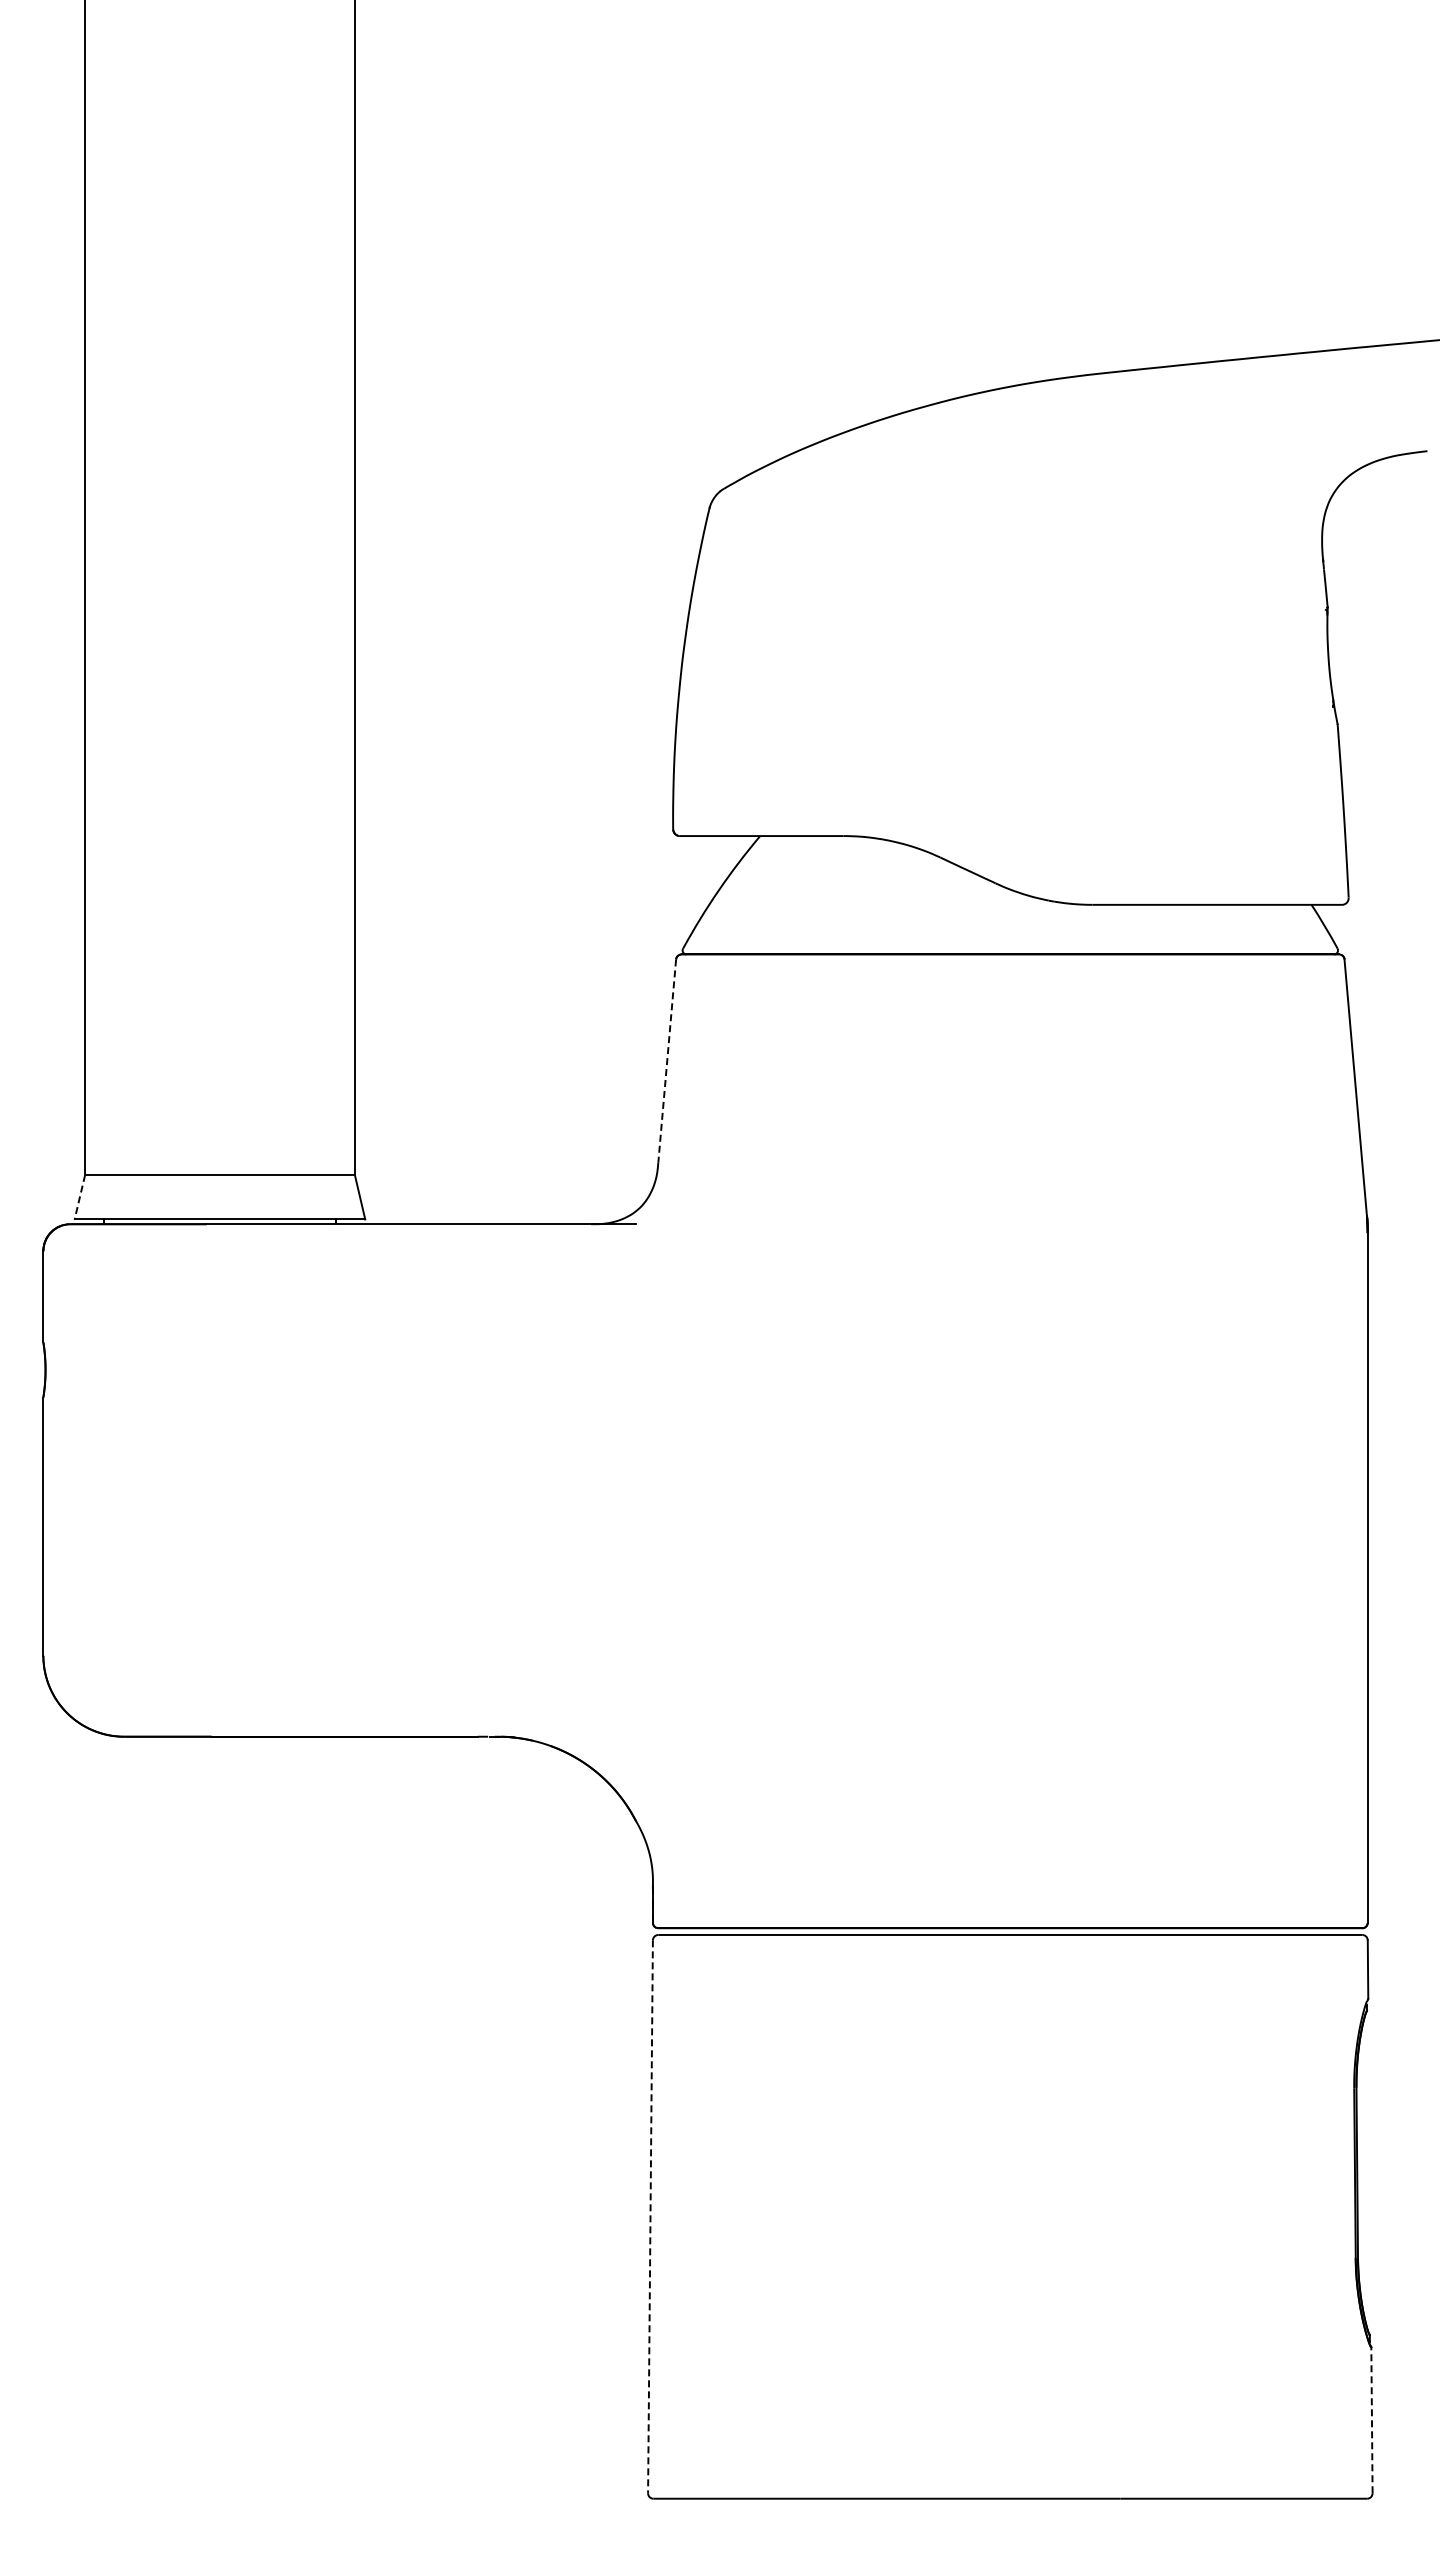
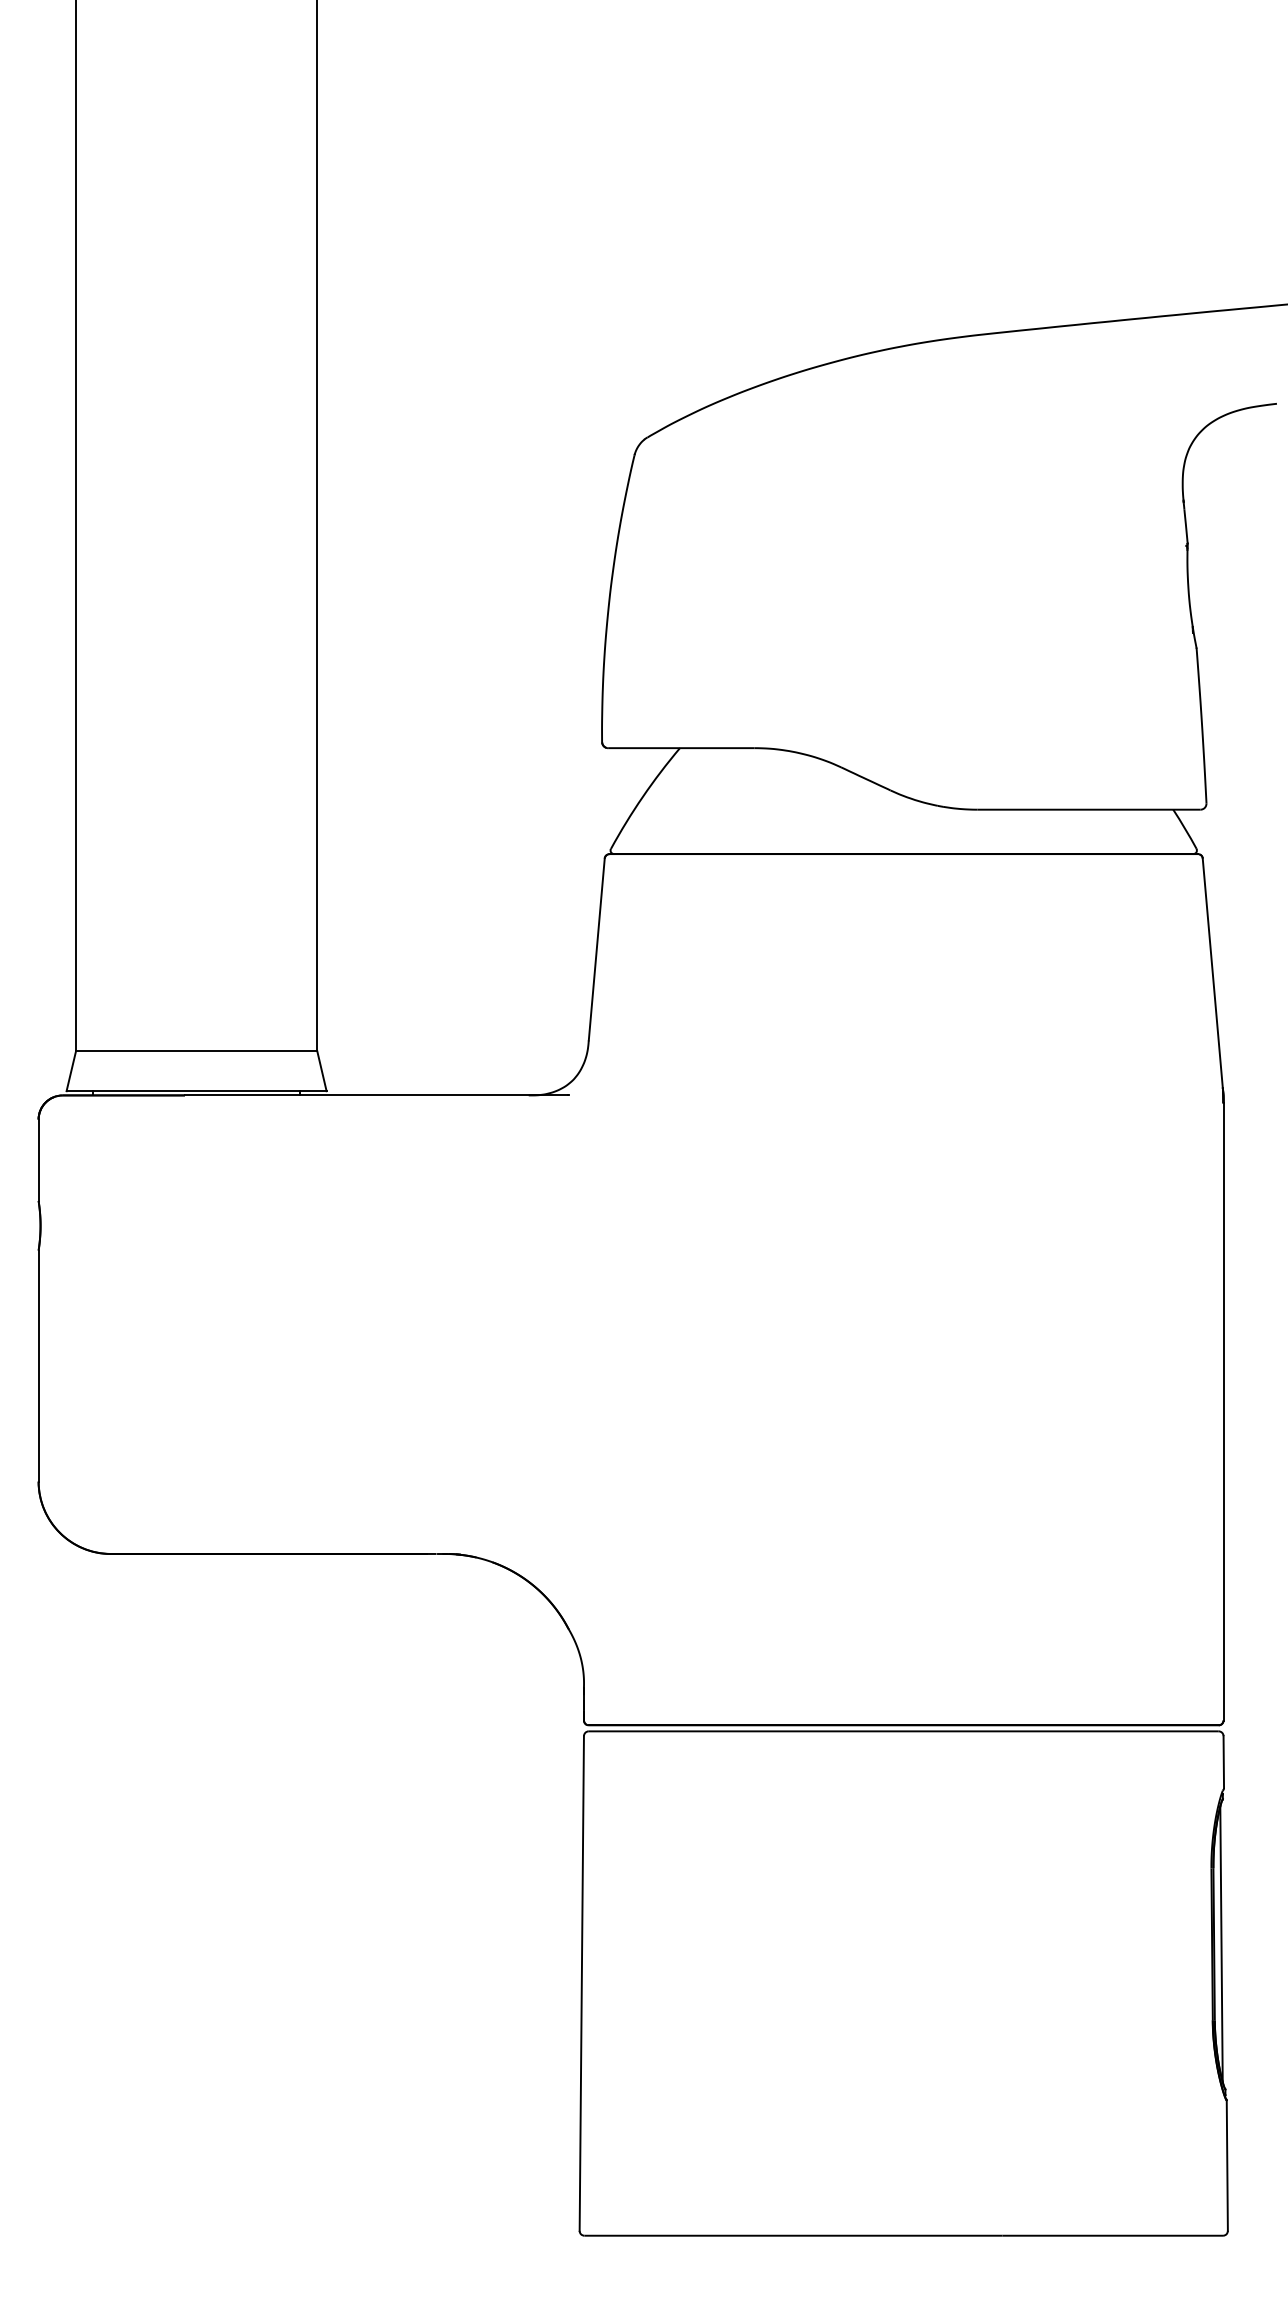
line: (667, 1061) -> (597, 949), dashed -> solid
line: (79, 1197) -> (70, 1071), dashed -> solid
line: (1365, 2172) -> (1221, 1943), added
line: (650, 2217) -> (581, 1984), dashed -> solid
line: (1371, 2420) -> (1226, 2165), dashed -> solid

